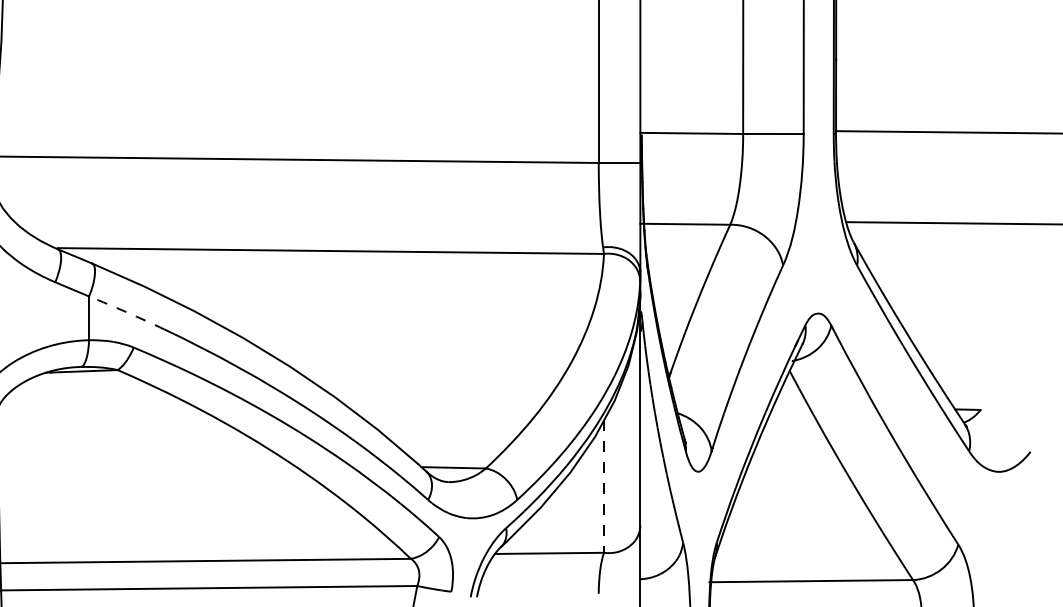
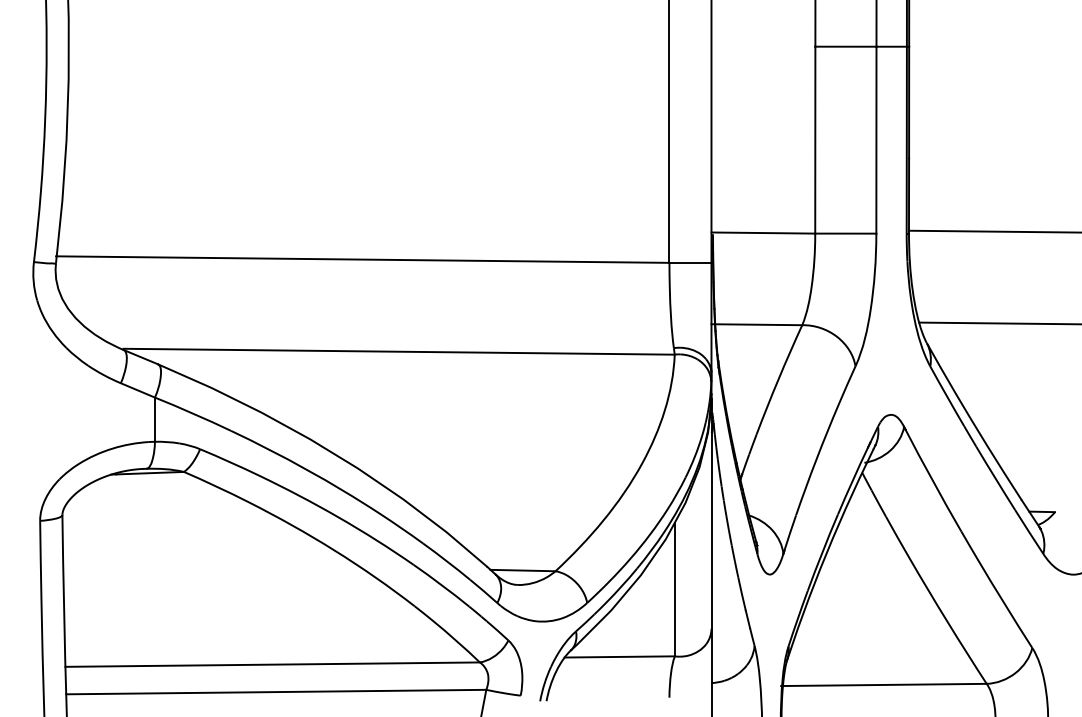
arc: (127, 312) -> (193, 413), dashed -> solid
line: (603, 486) -> (674, 589), dashed -> solid

